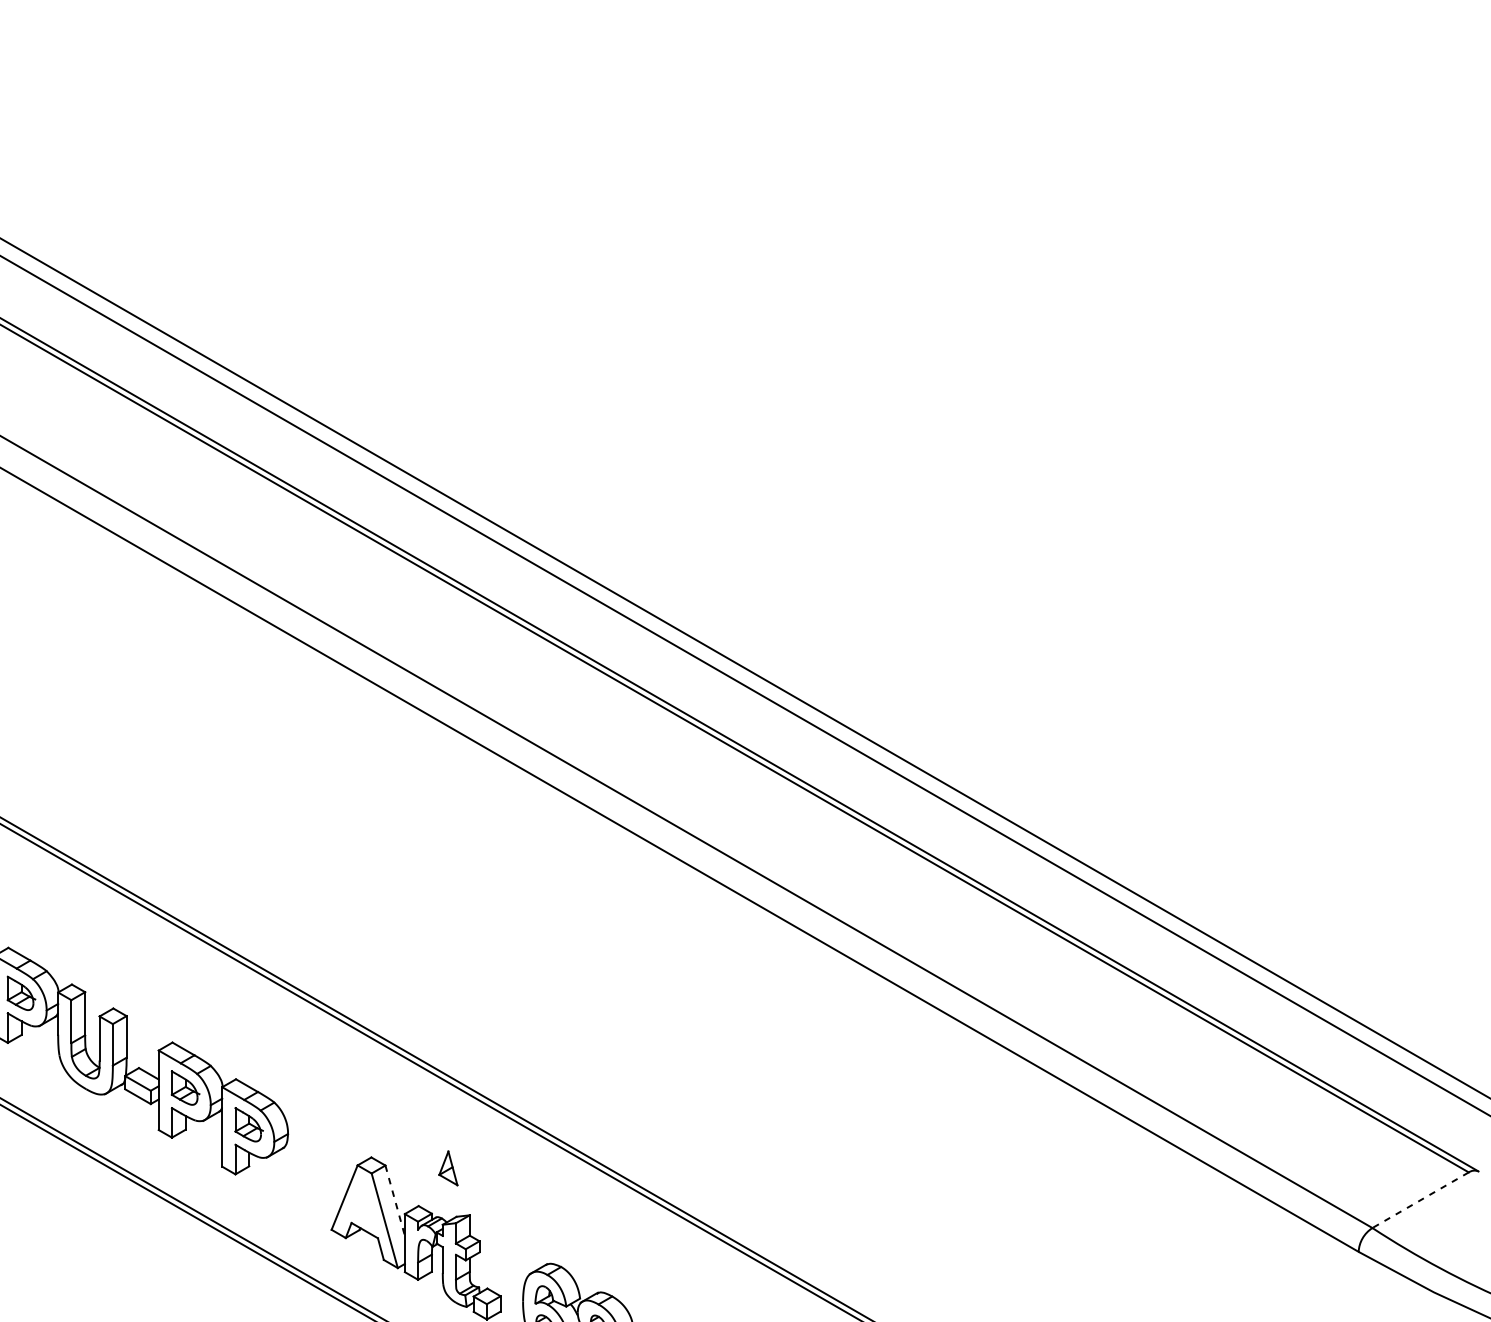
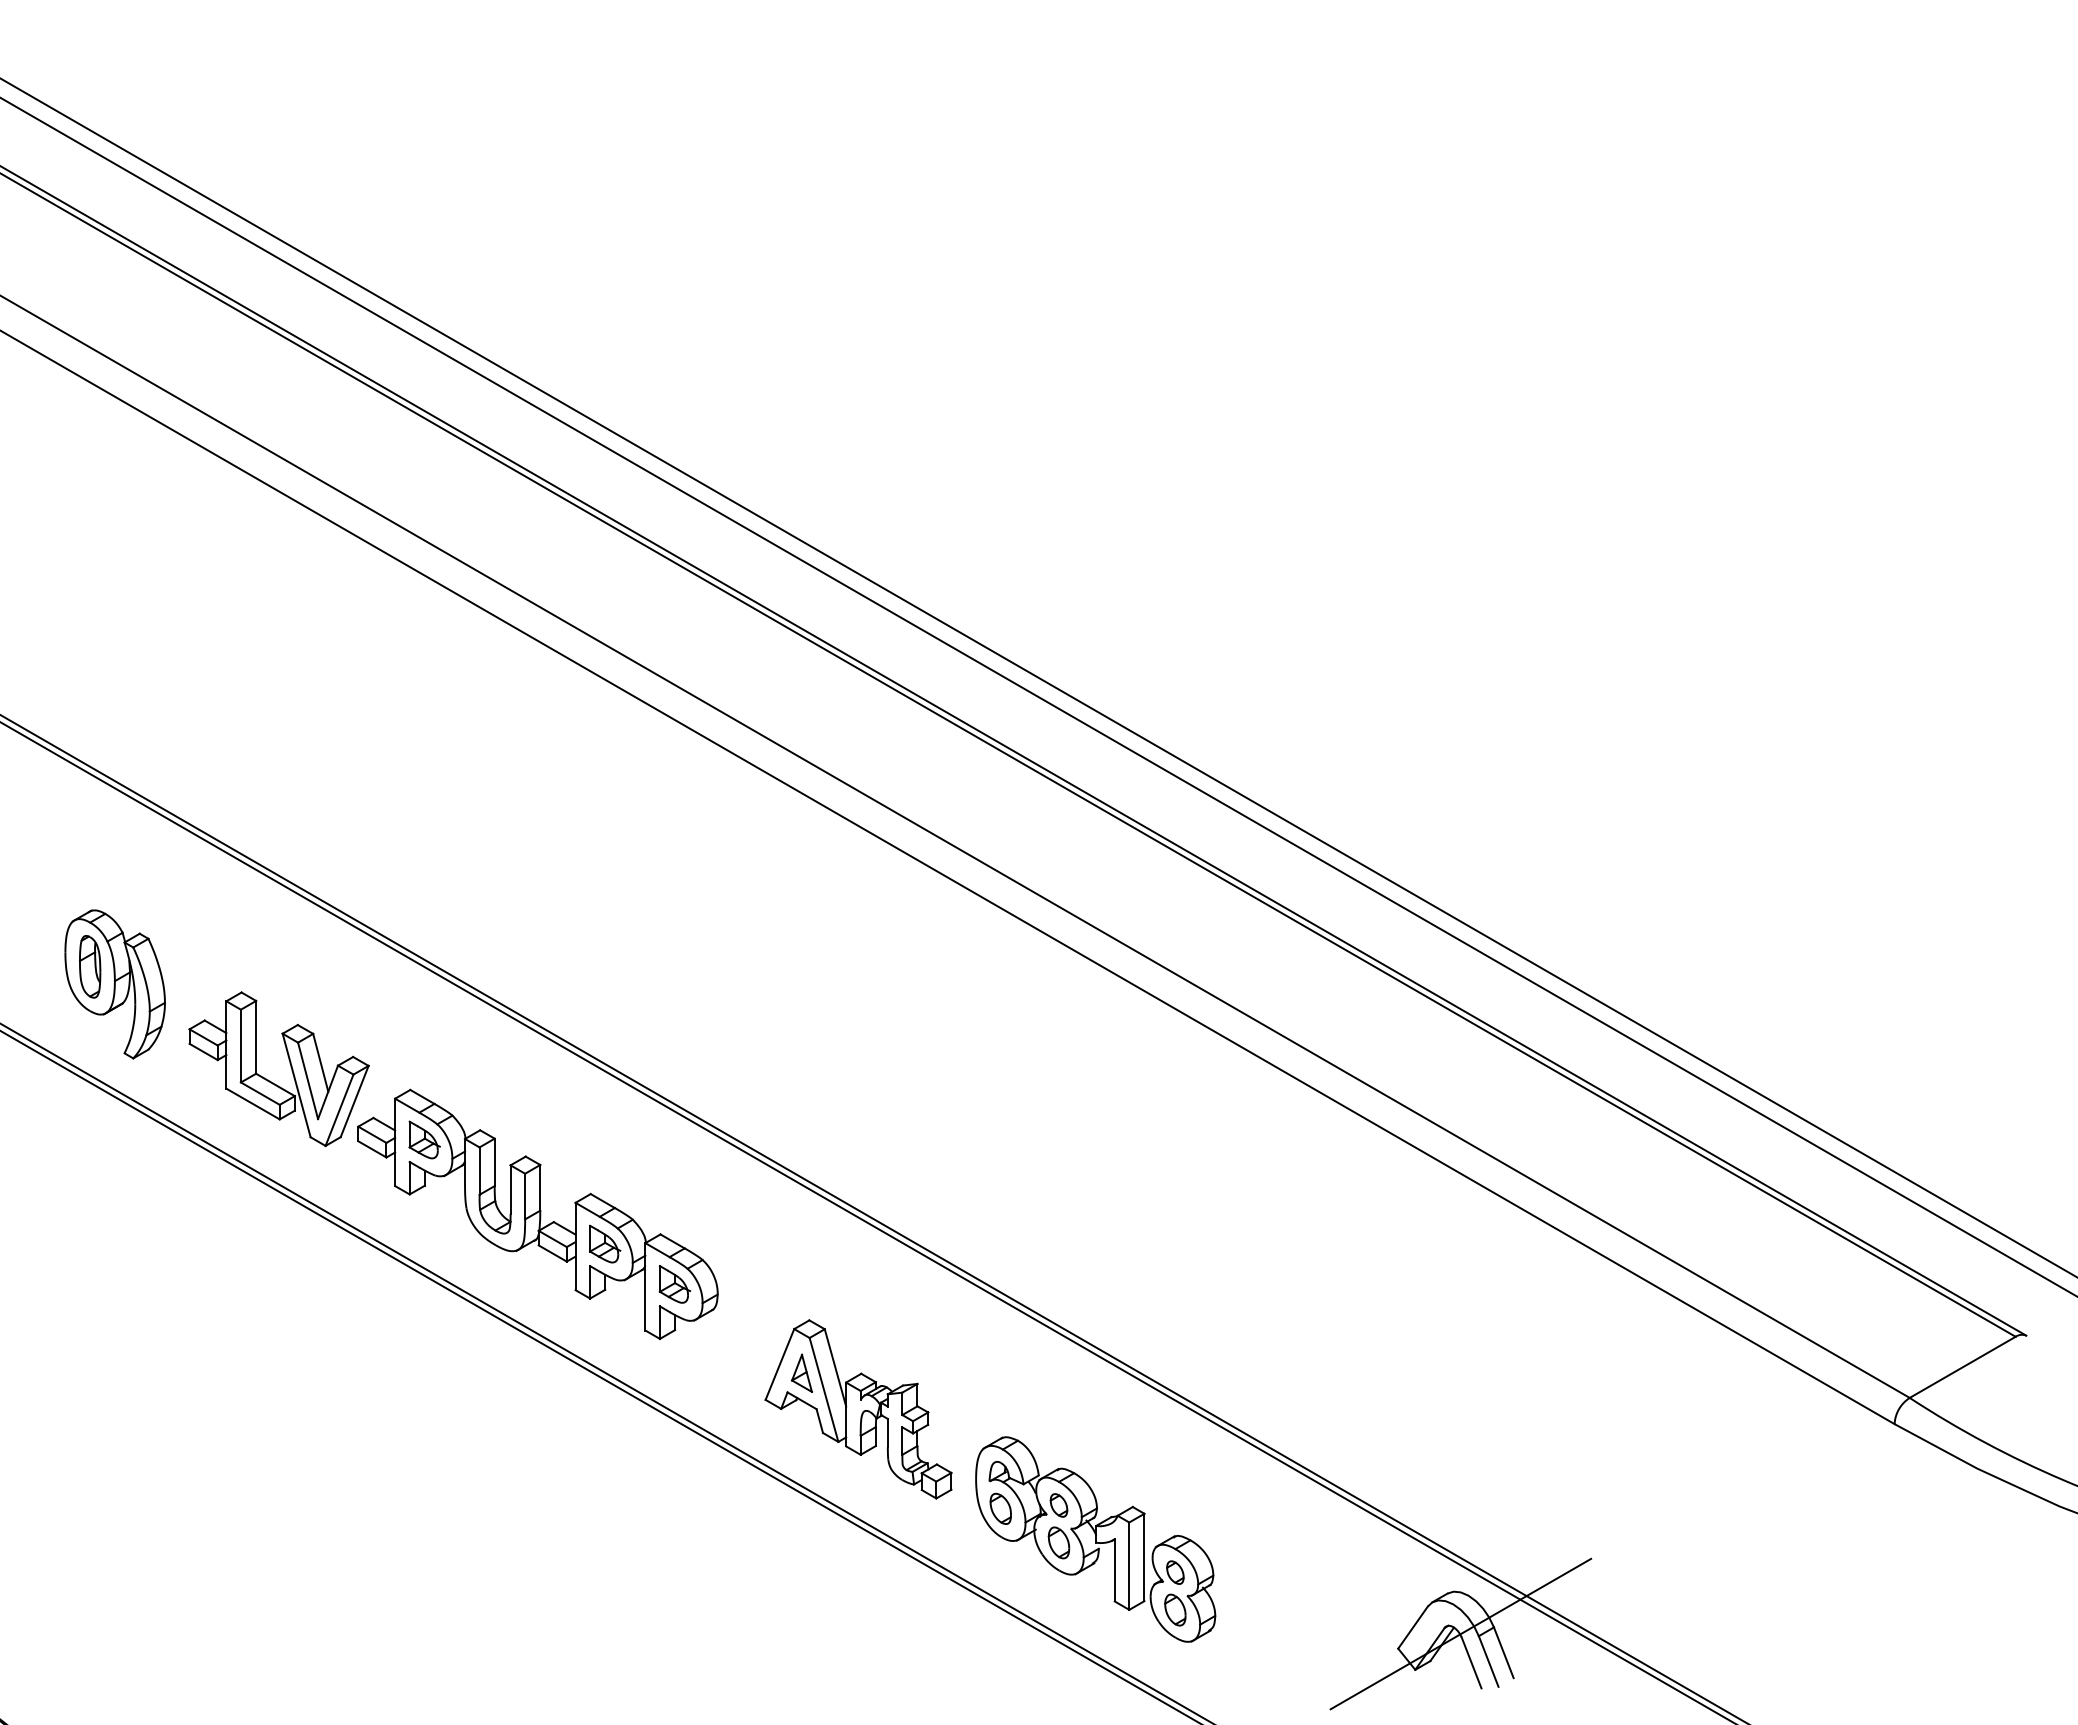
part: (447, 1167) -> (801, 1372), moved
line: (1420, 1200) -> (1962, 1367), dashed -> solid
line: (395, 1201) -> (835, 1368), dashed -> solid

